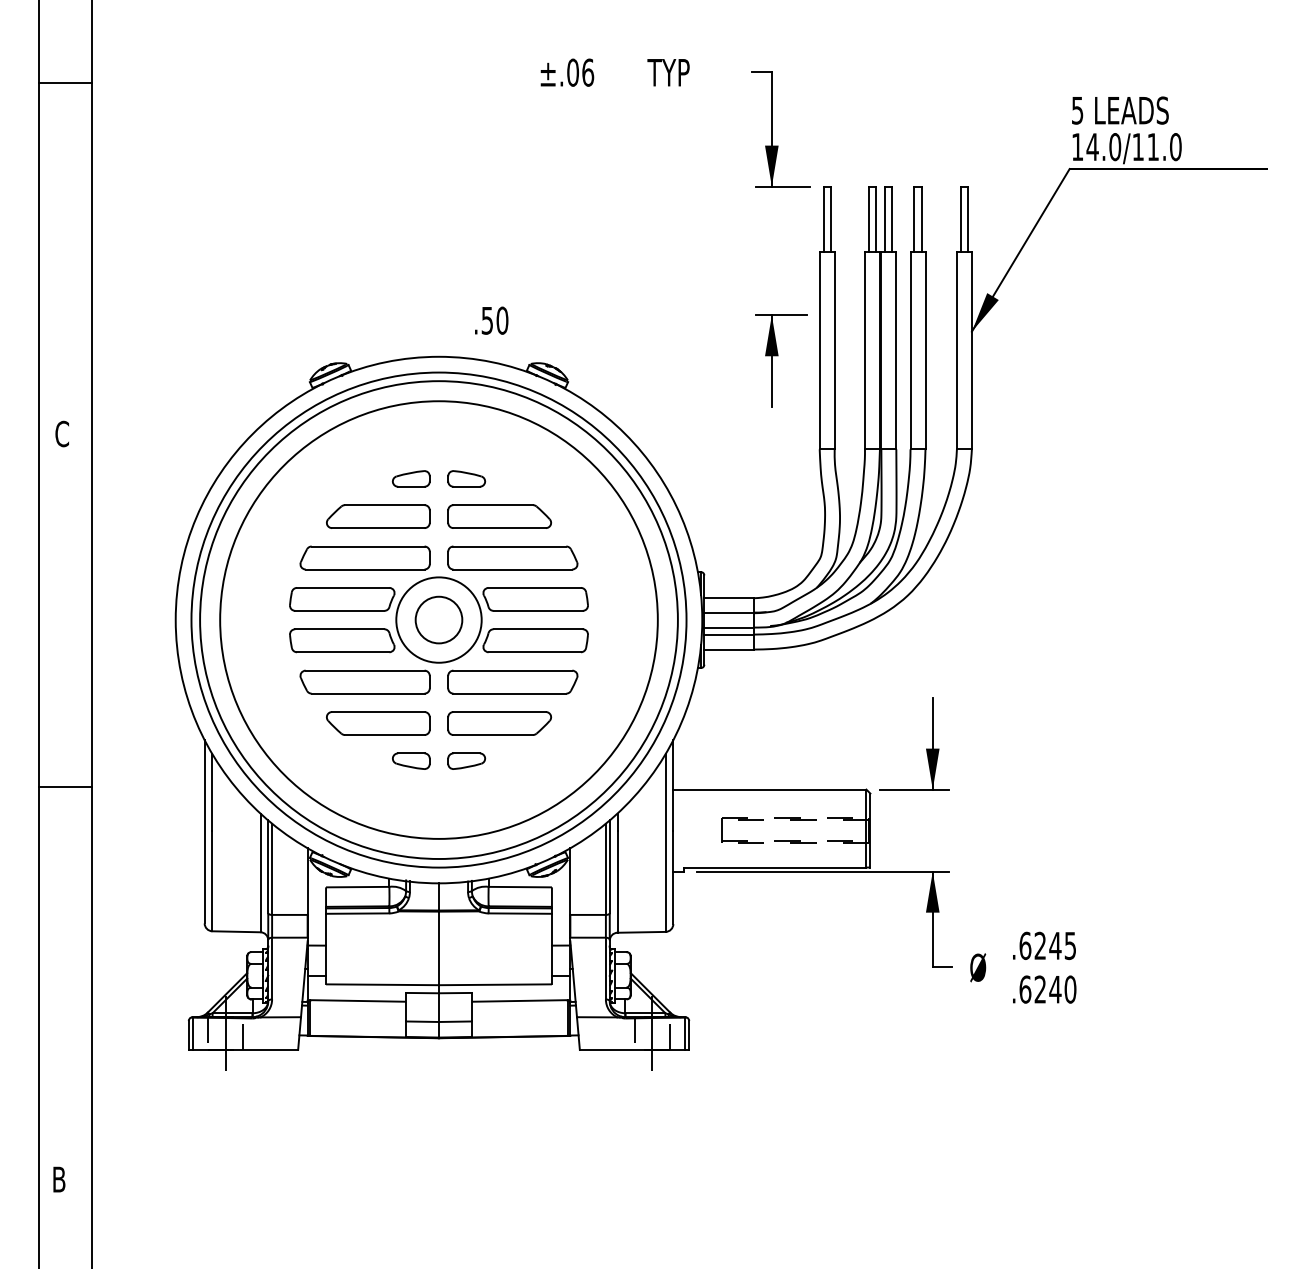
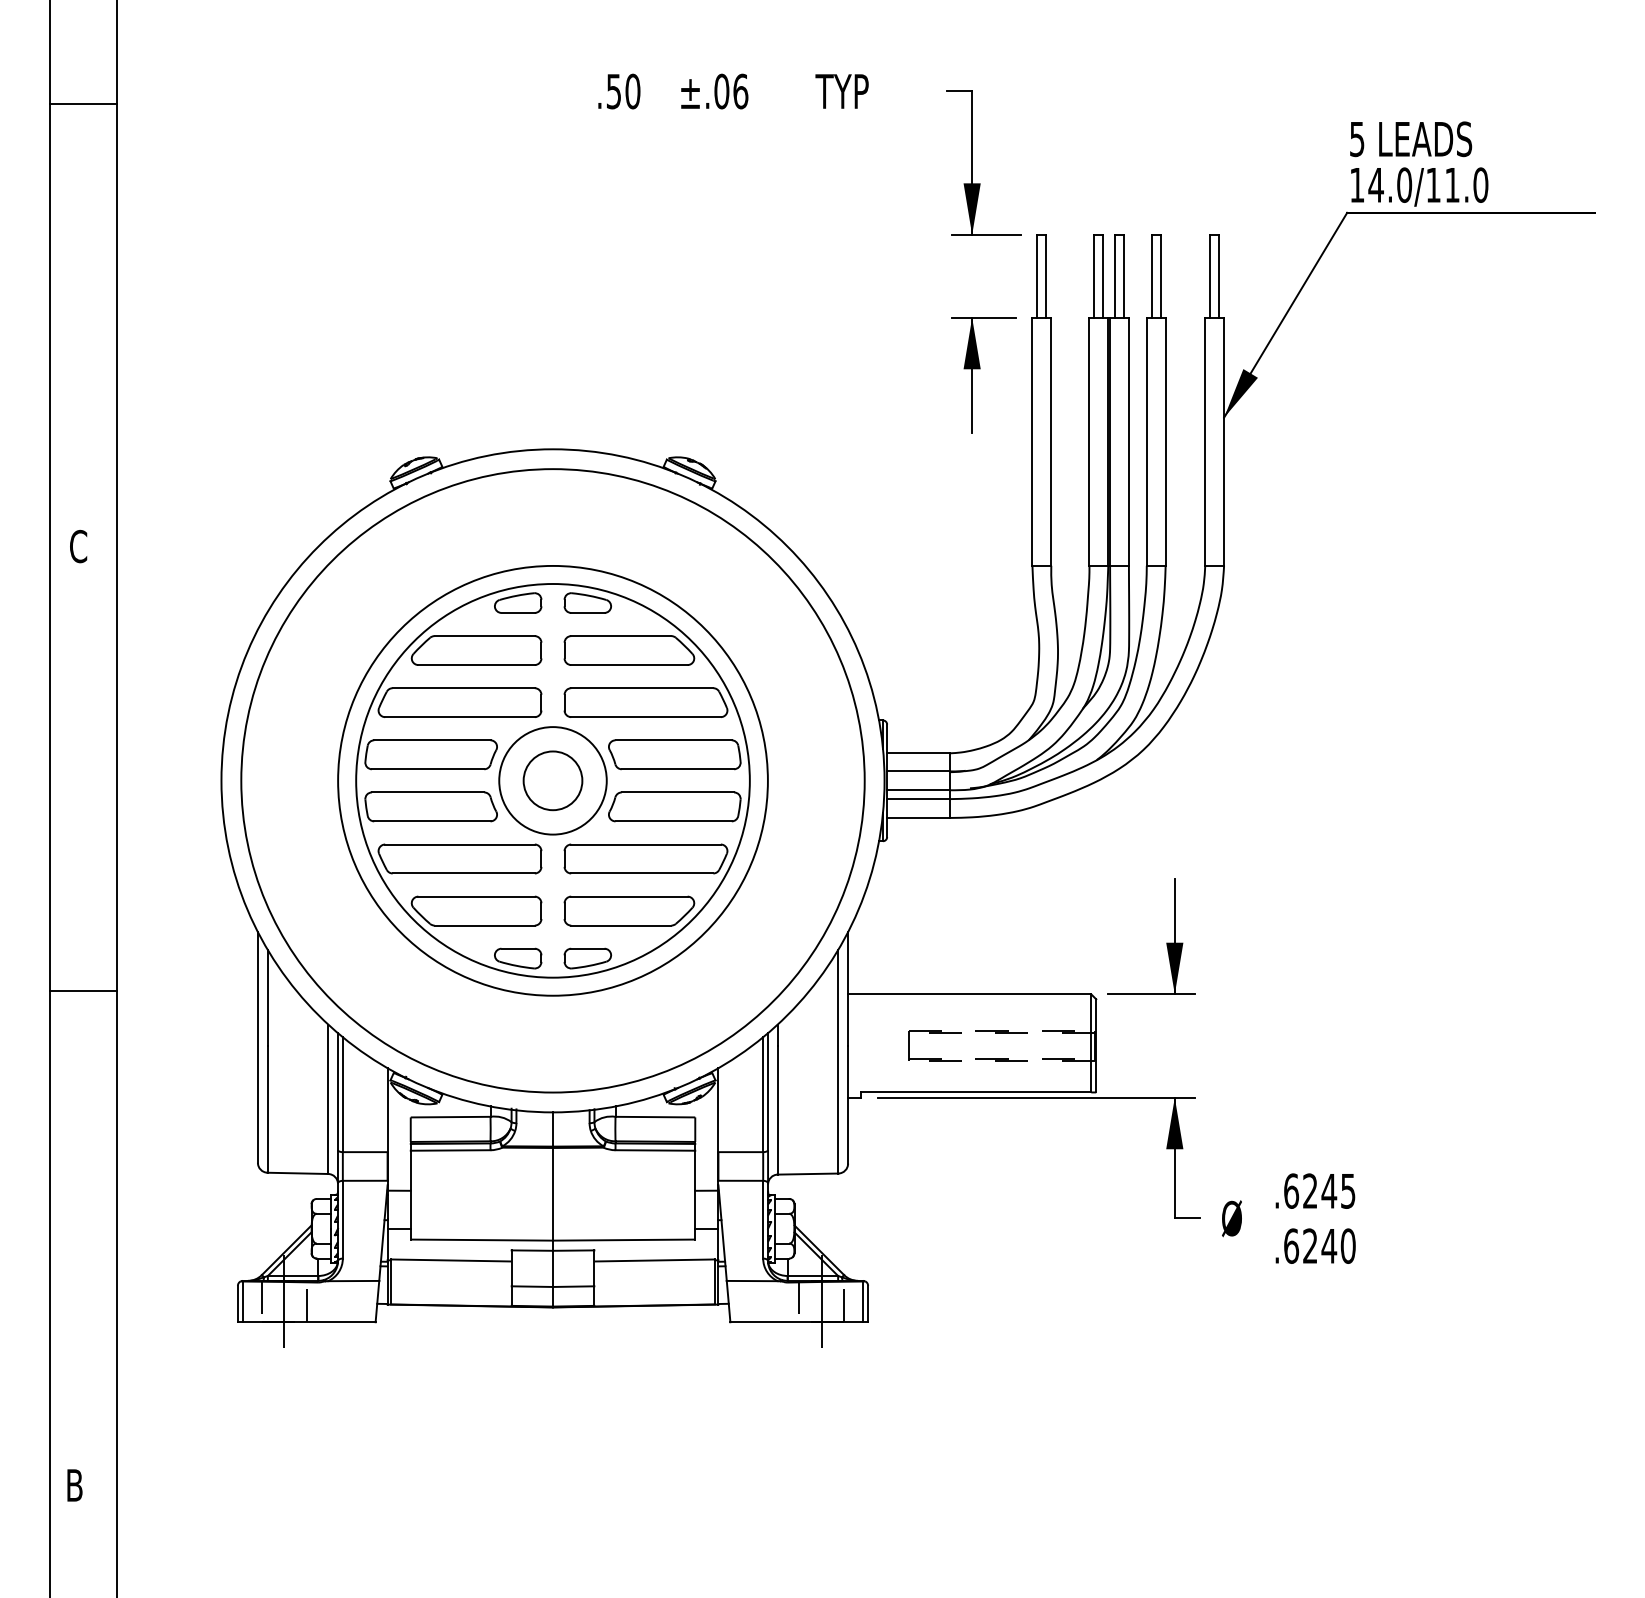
text: (491, 320) -> (619, 91), moved
part: (781, 360) -> (984, 374), moved
circle: (438, 619) -> (552, 780), size x0.71
circle: (438, 619) -> (552, 780), size x0.71

